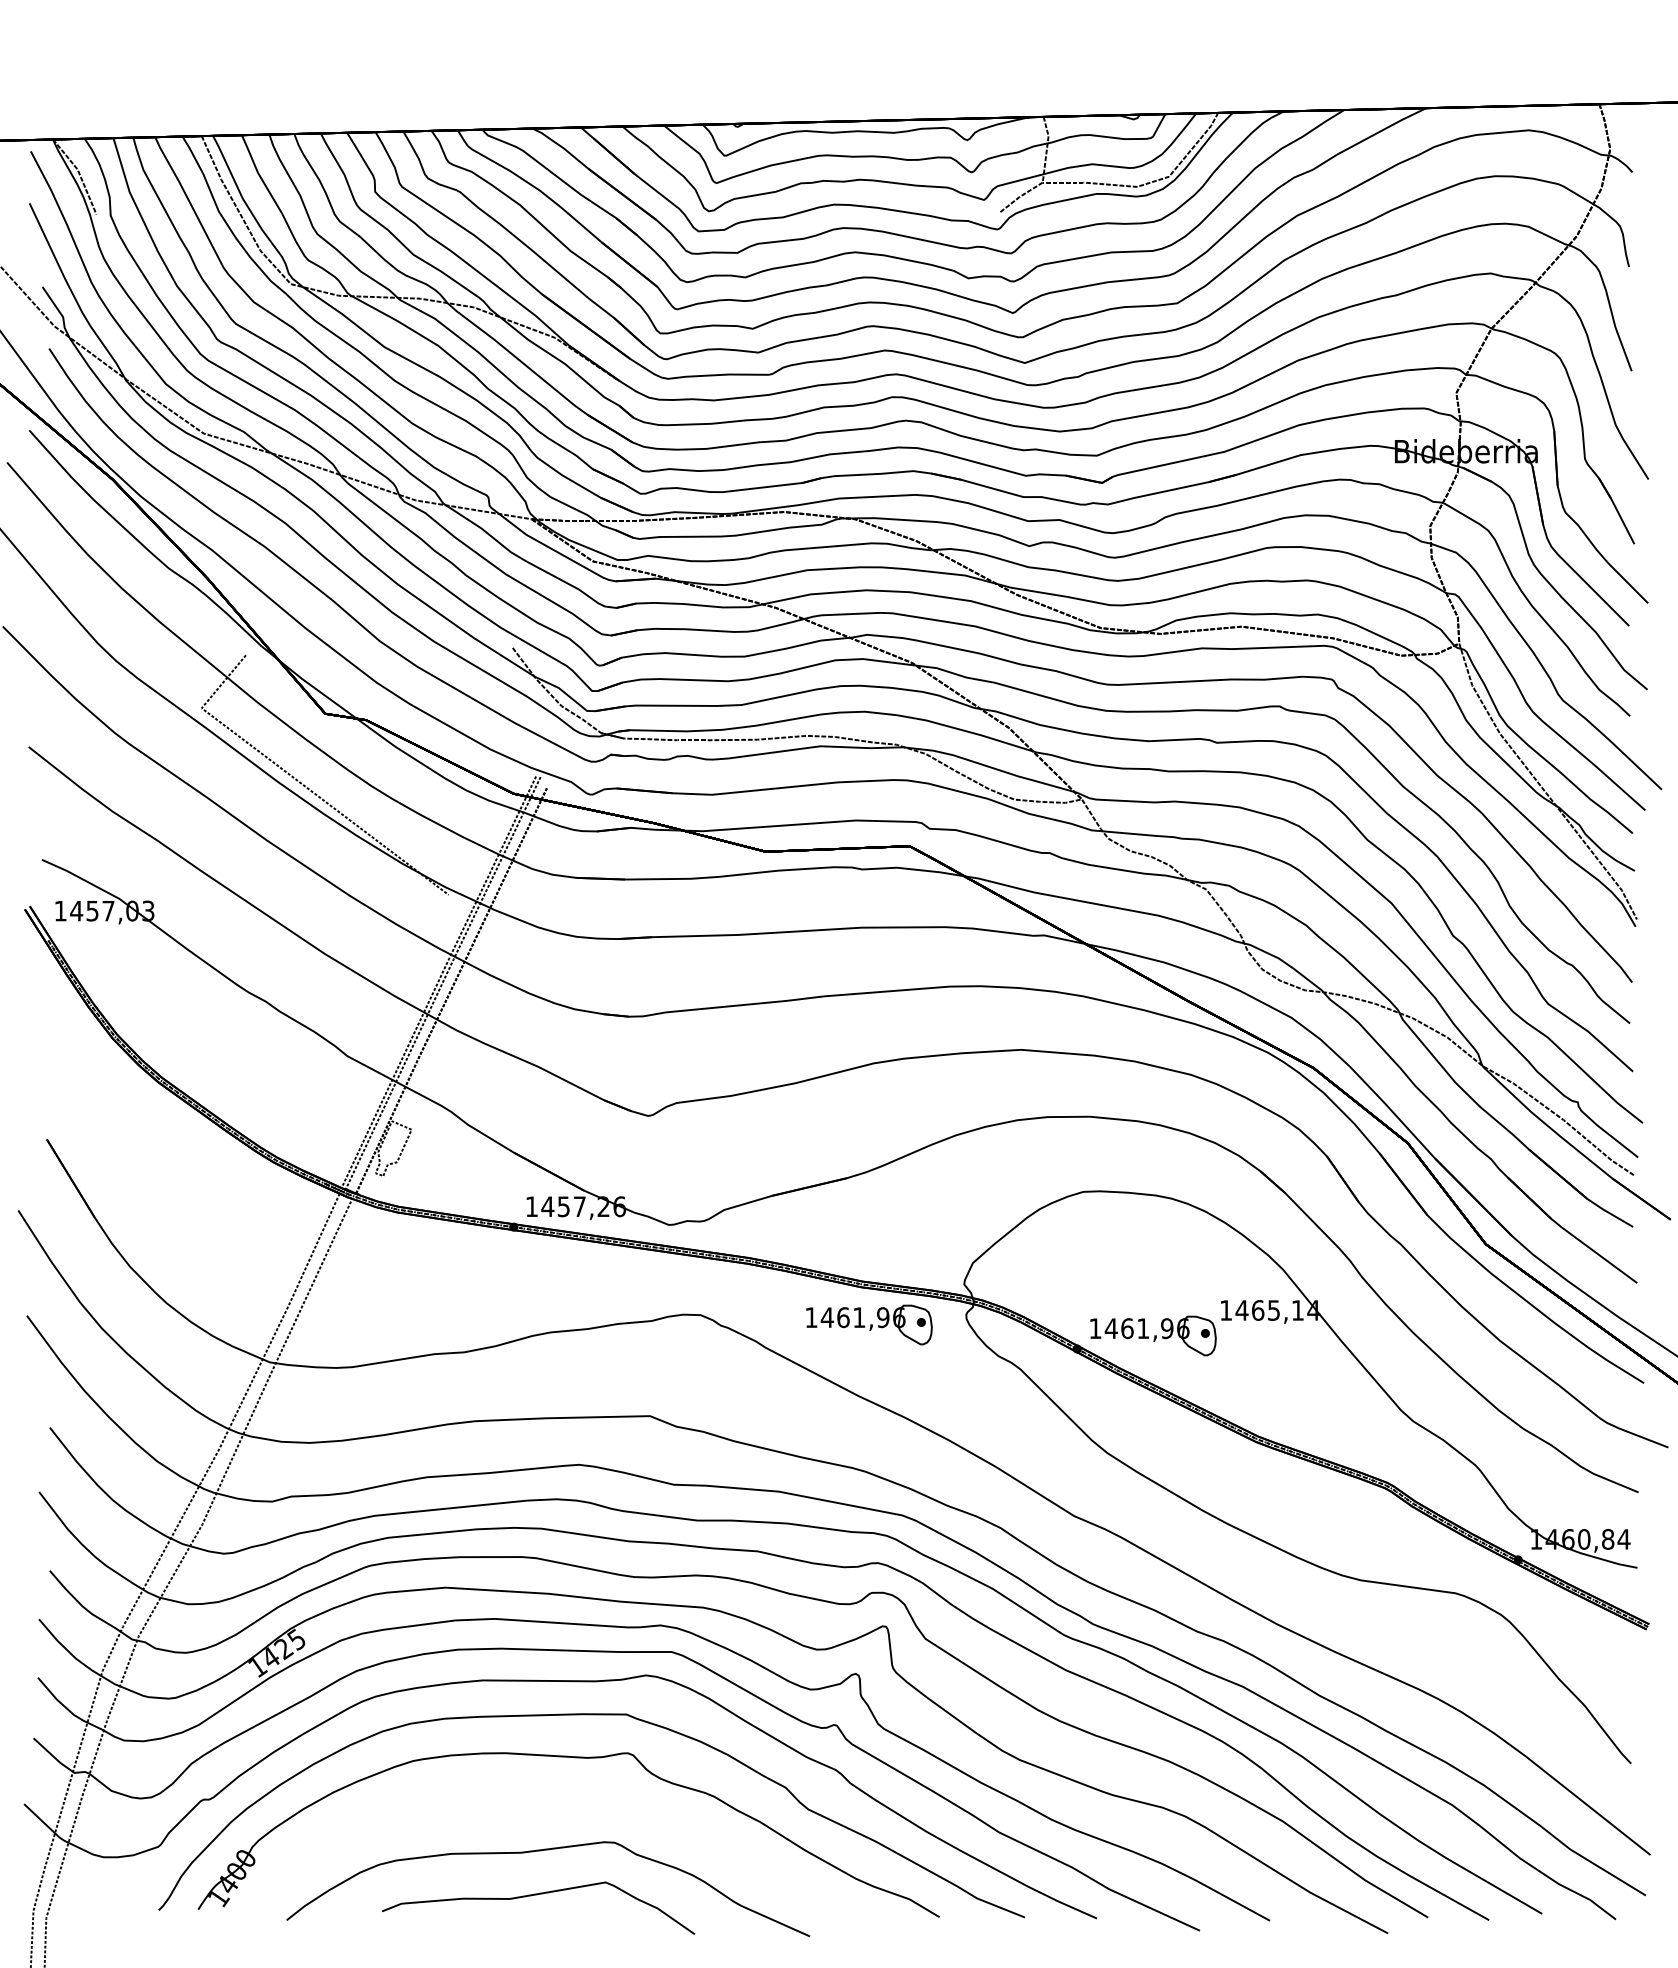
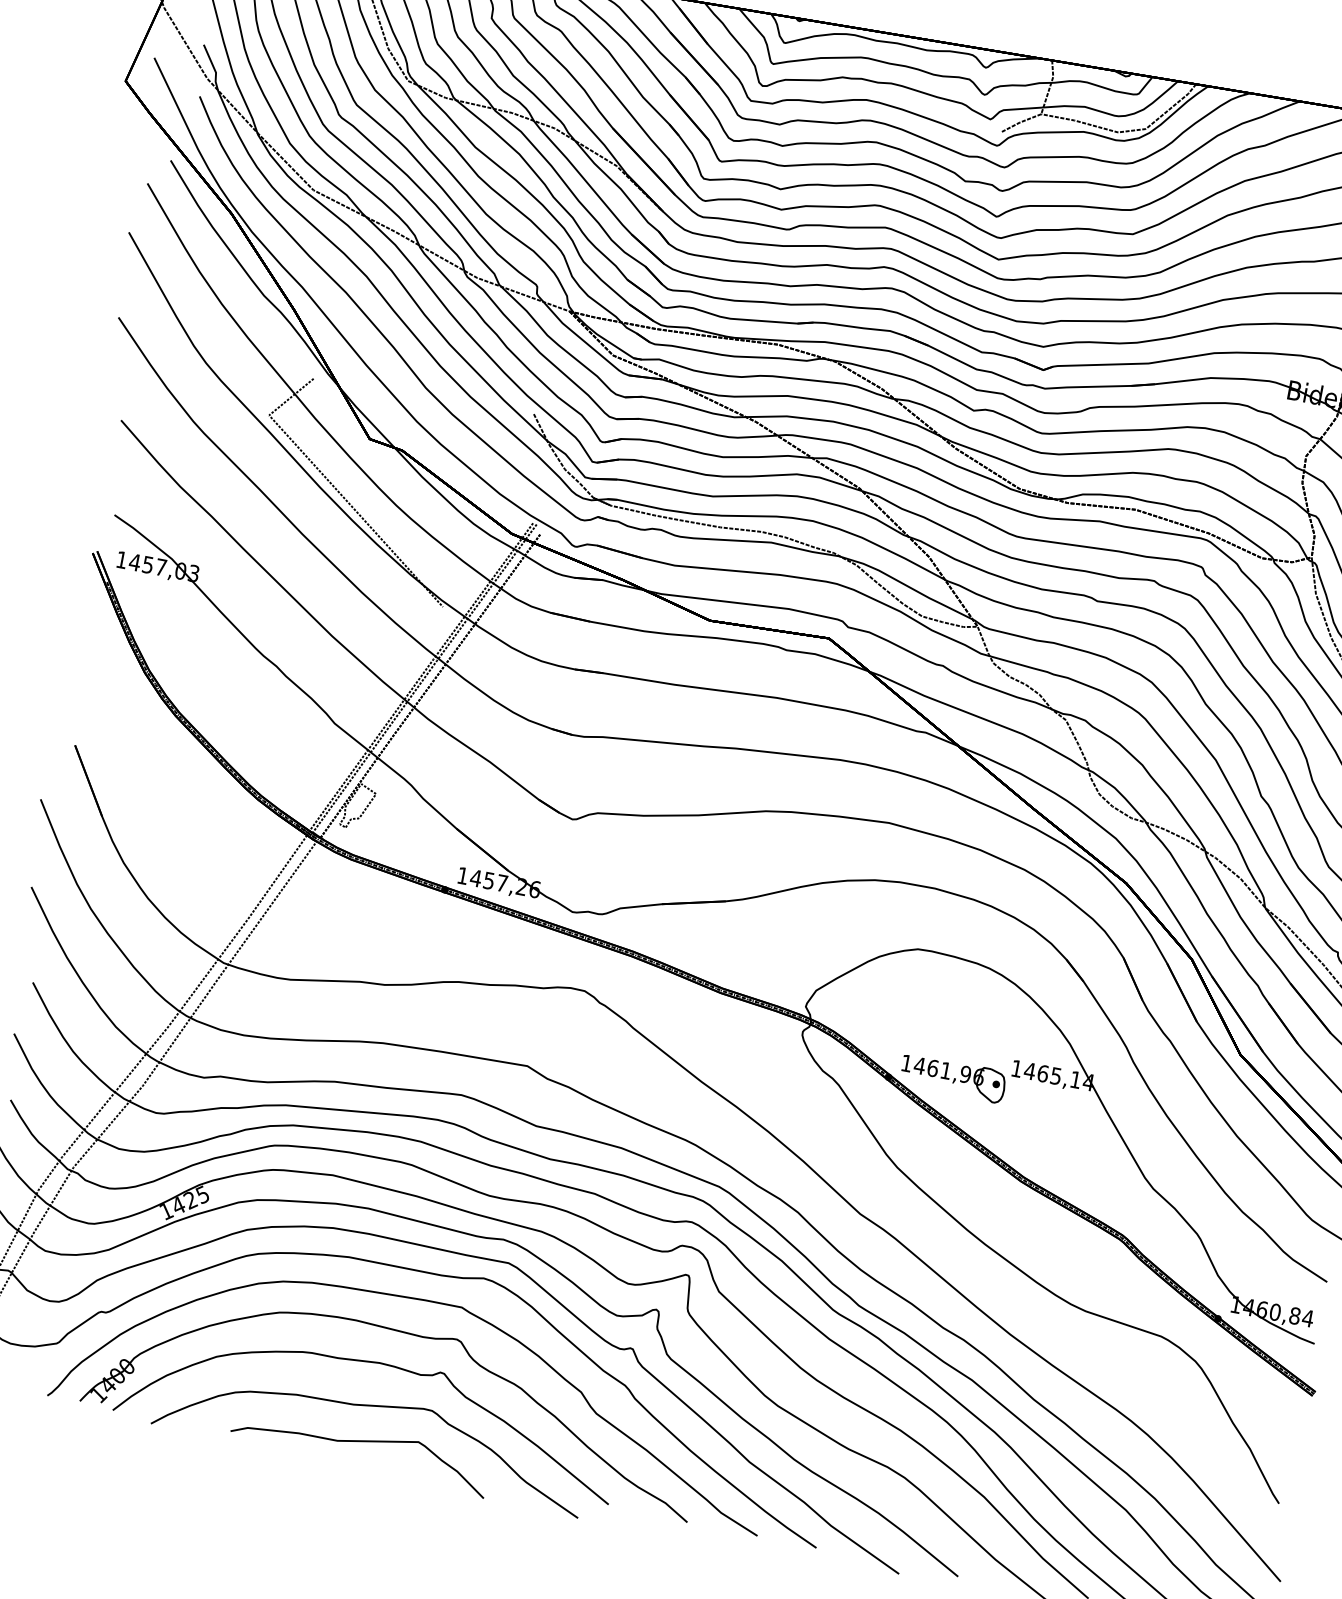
part: (869, 1324) -> (721, 1024), removed
curve: (540, 1799) -> (378, 1363), added

